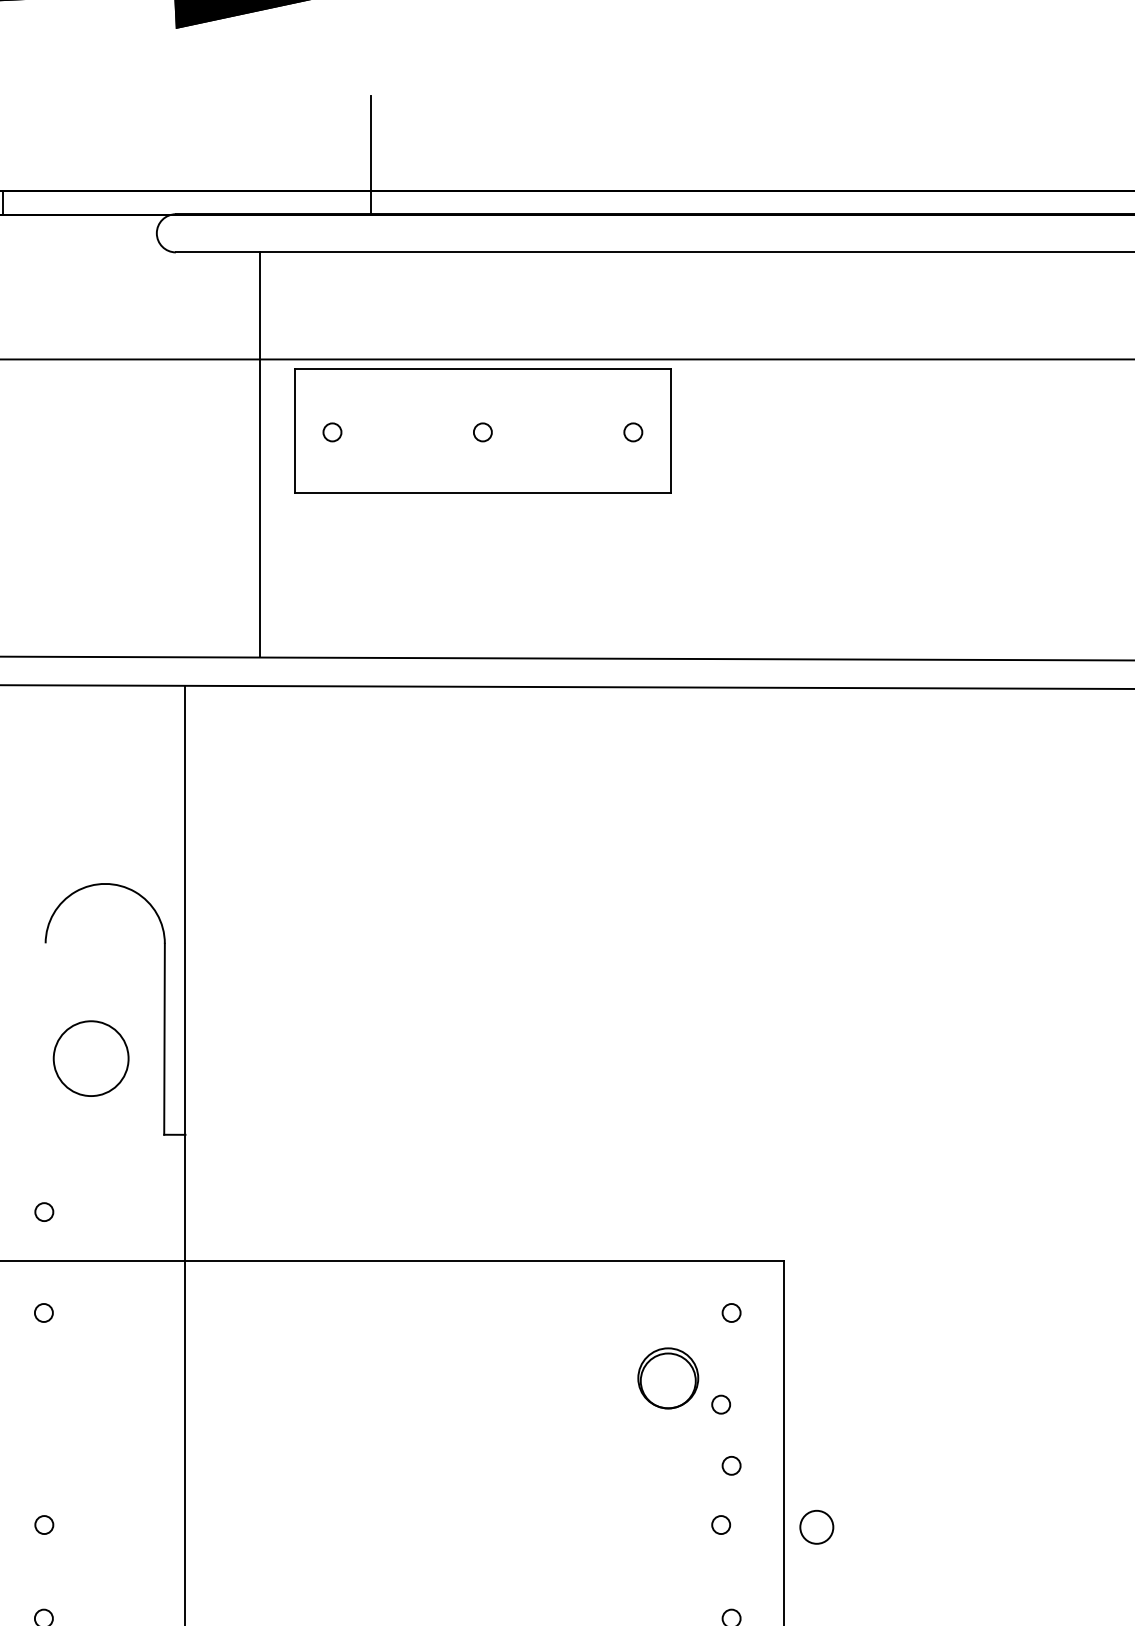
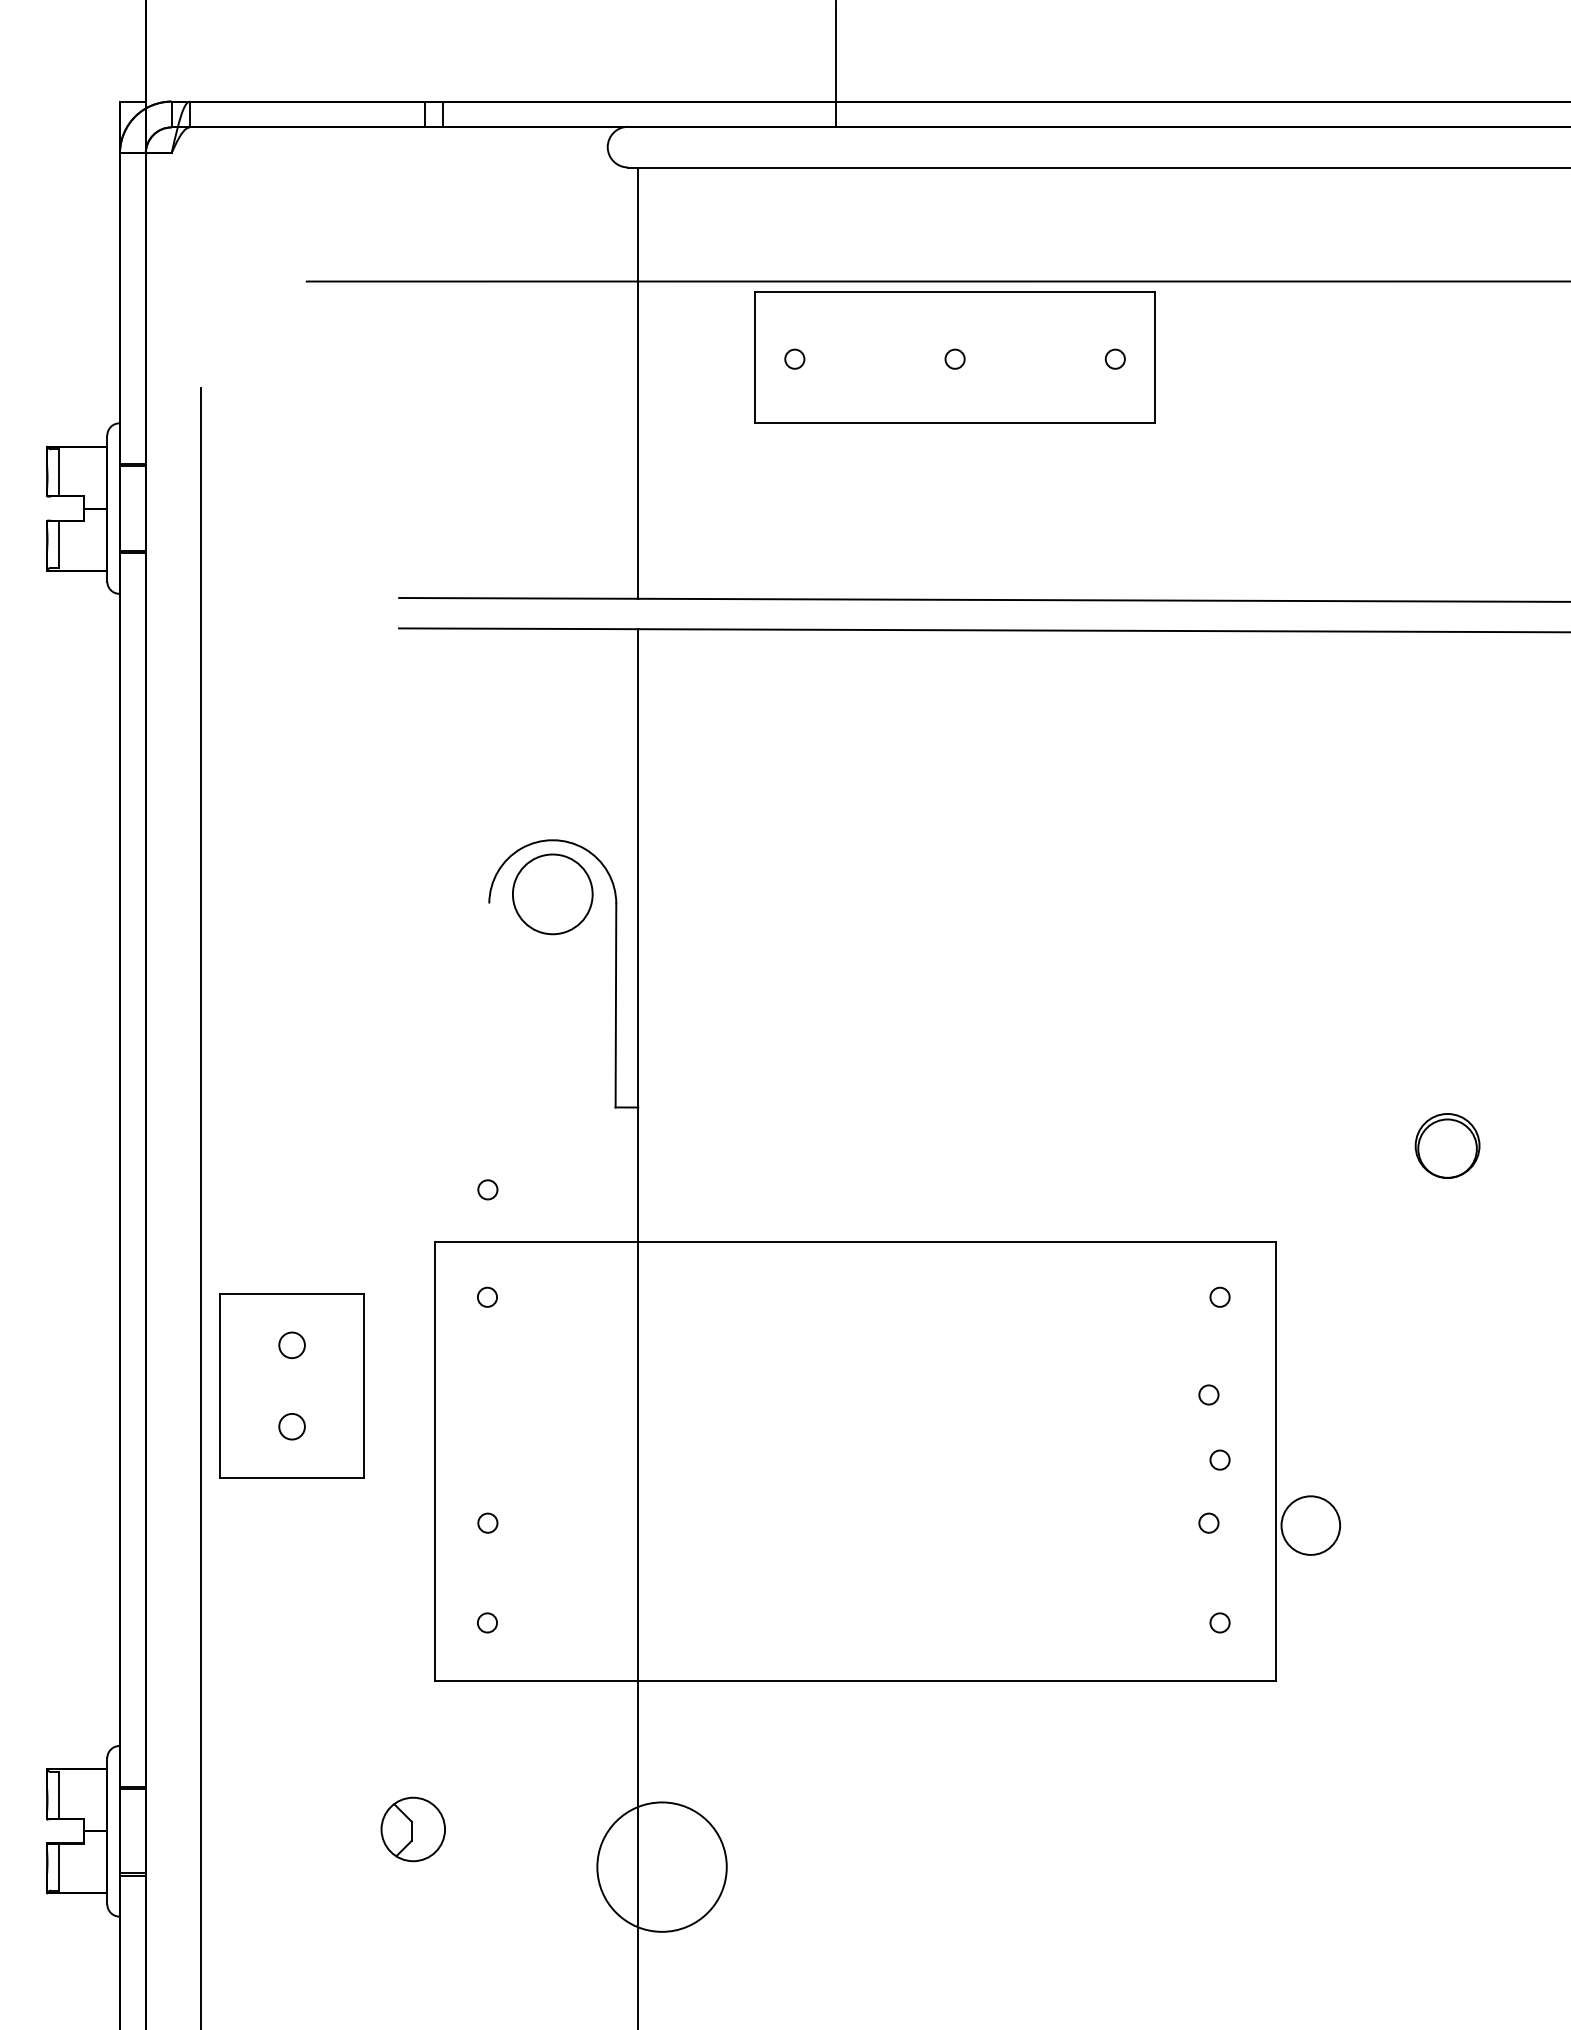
line: (259, 454) -> (638, 382), moved
circle: (90, 1058) -> (552, 894), moved
part: (668, 1377) -> (1447, 1145), moved
circle: (816, 1527) -> (1310, 1525), size x1.67

